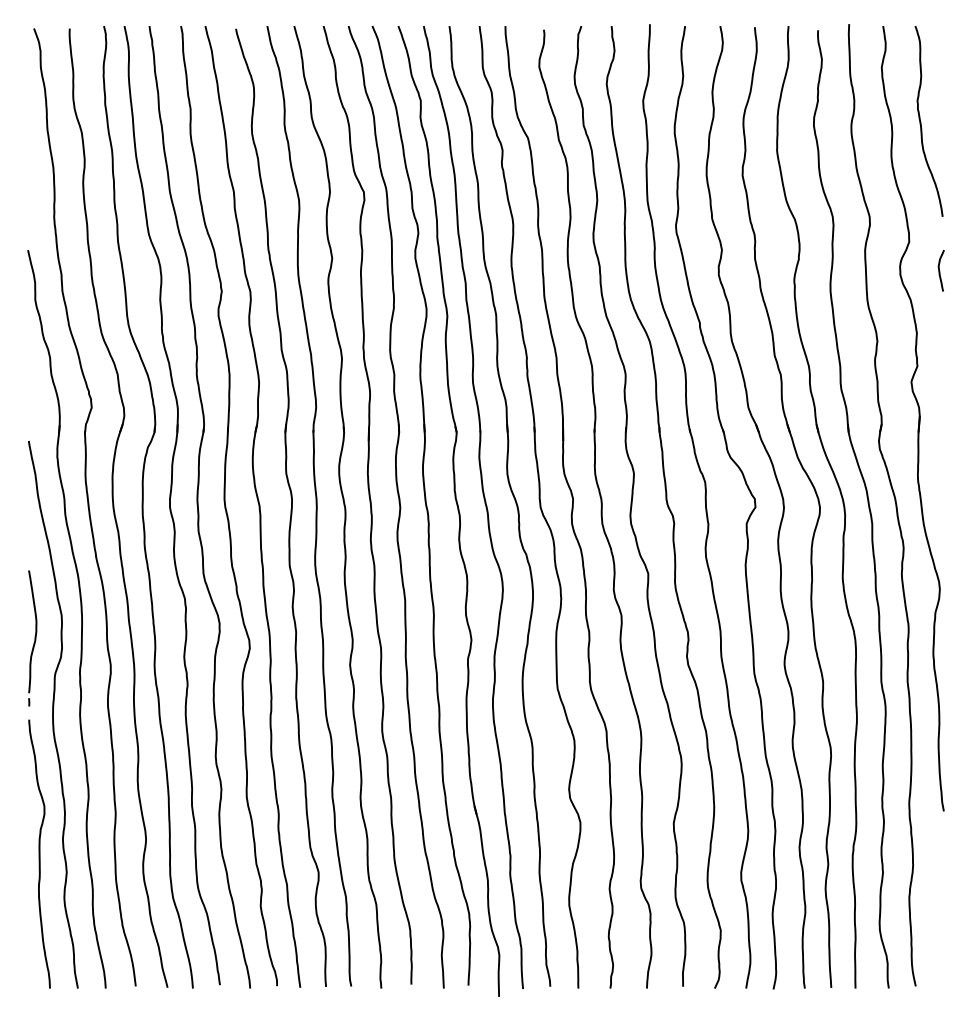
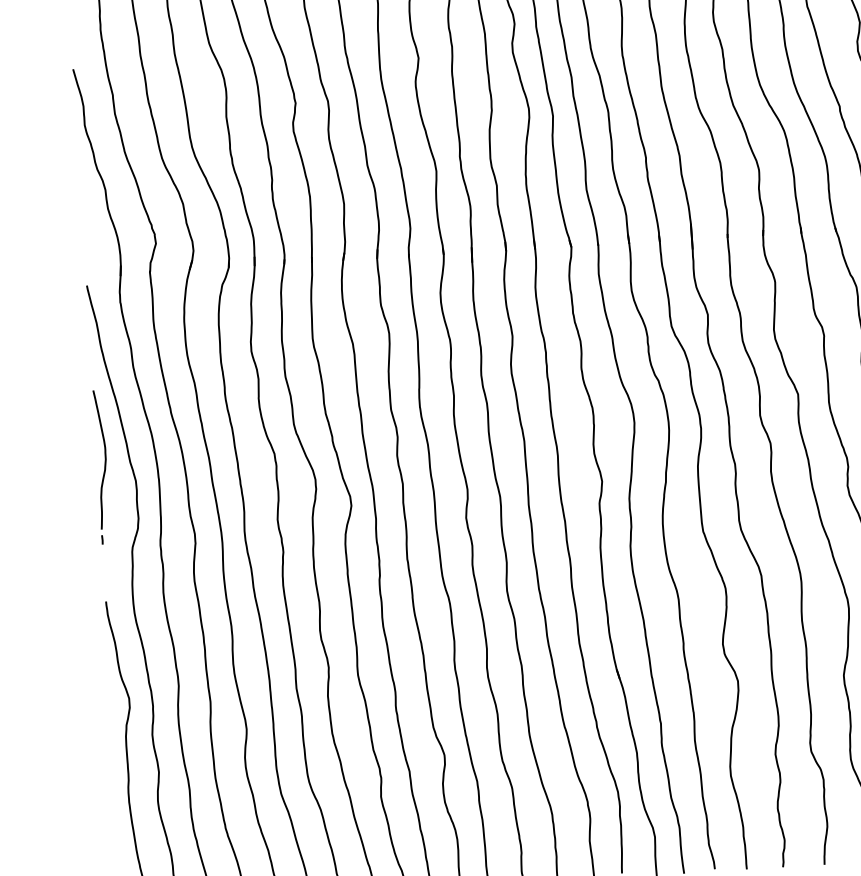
part: (32, 638) -> (101, 467), moved

